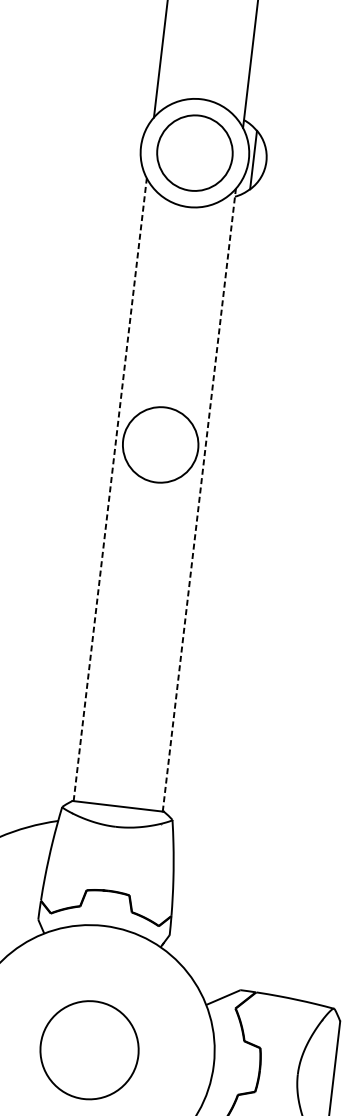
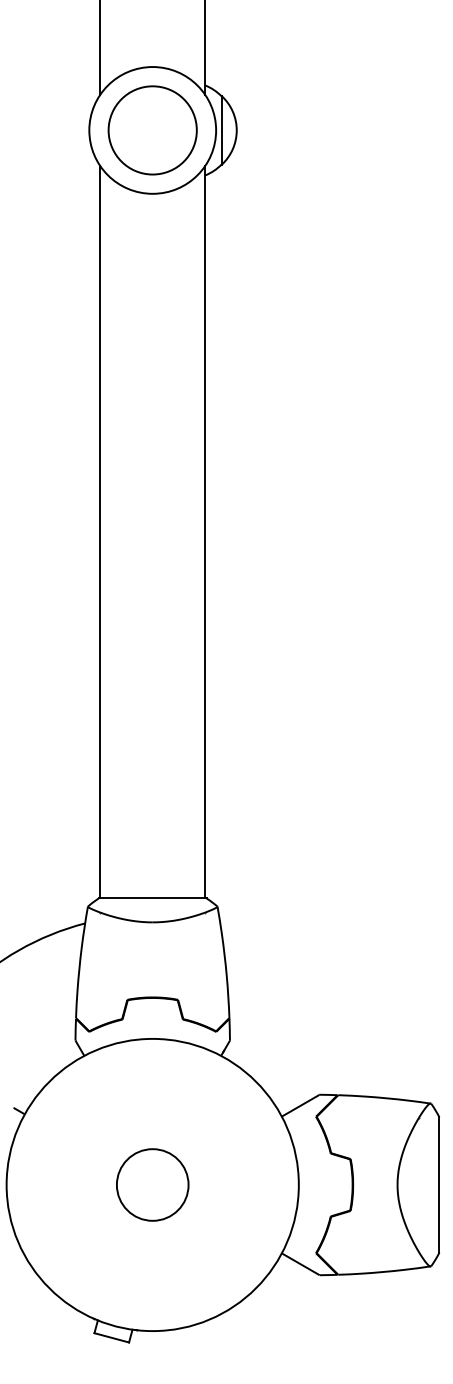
circle: (160, 444) -> (152, 473), removed
line: (110, 489) -> (100, 531), dashed -> solid
line: (199, 499) -> (205, 531), dashed -> solid
circle: (89, 1049) -> (152, 1184), size x0.62

